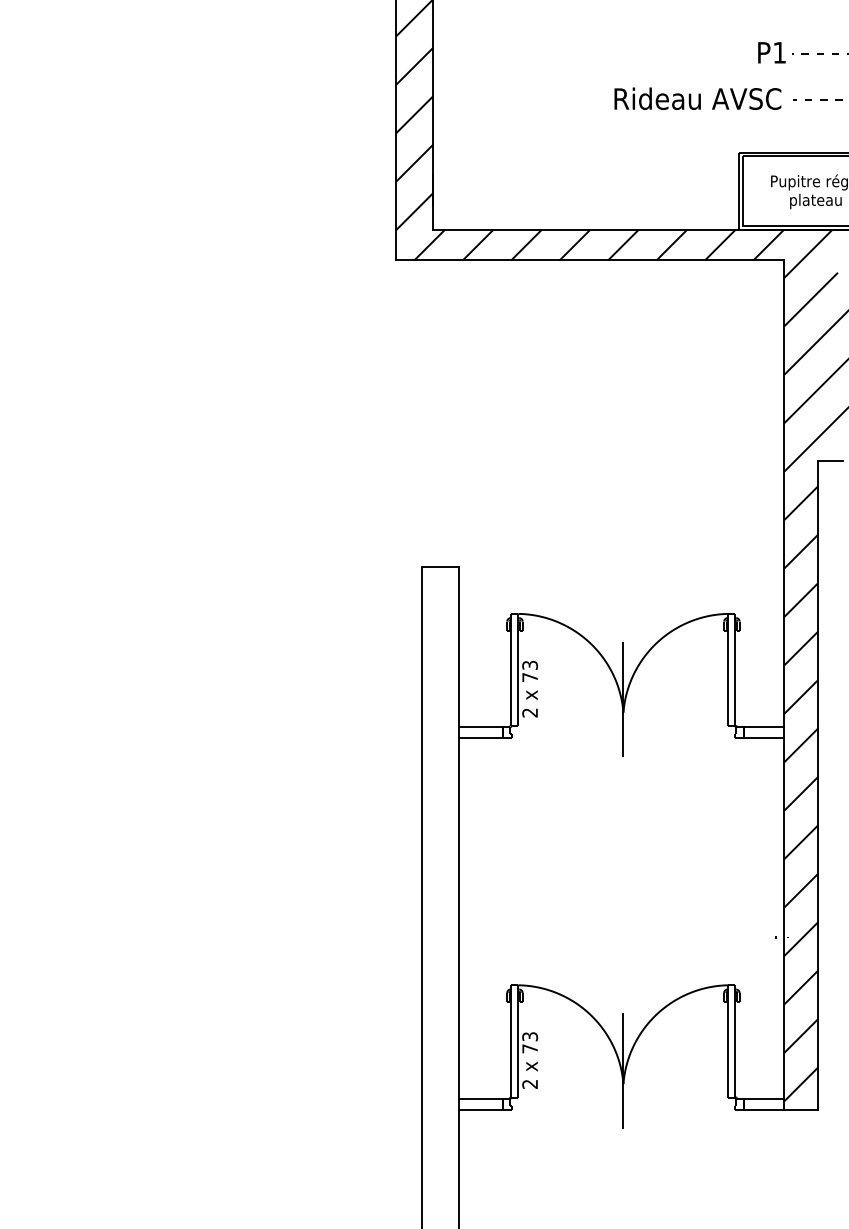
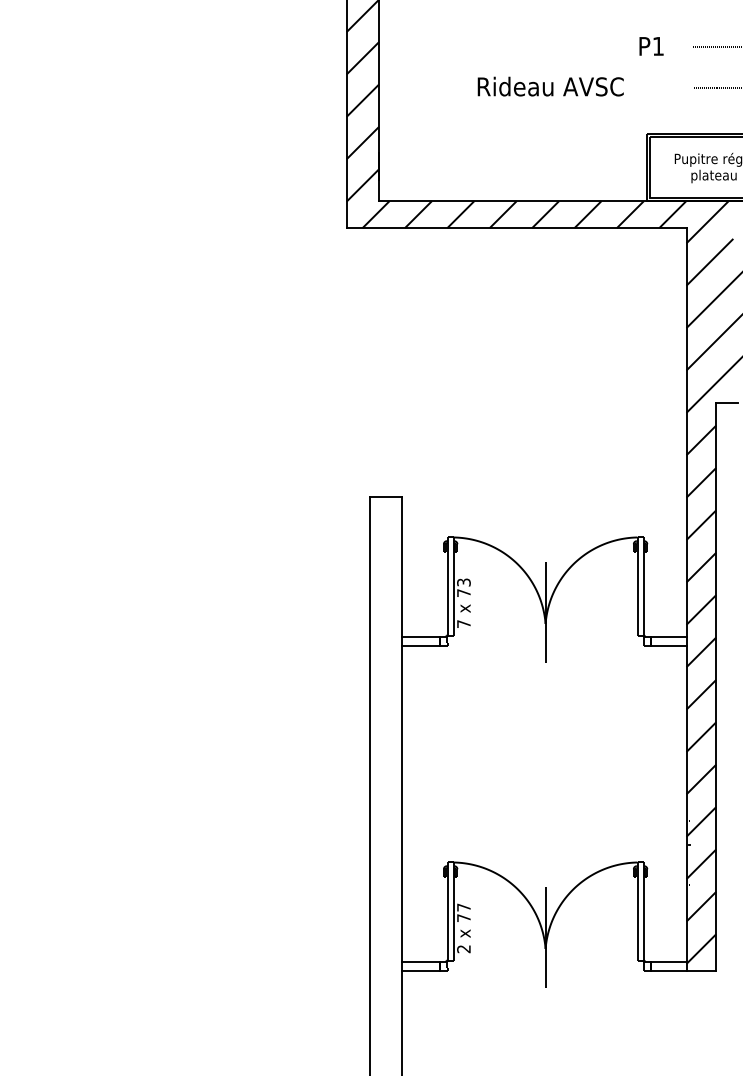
text: (771, 52) -> (651, 46), moved
text: (697, 98) -> (550, 86), moved
text: (529, 713) -> (463, 624), 2 -> 7
text: (529, 1036) -> (463, 907), 73 -> 77

